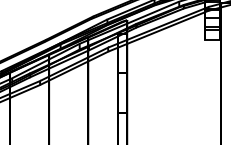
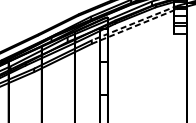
line: (208, 8) -> (176, 7), solid -> dashed

